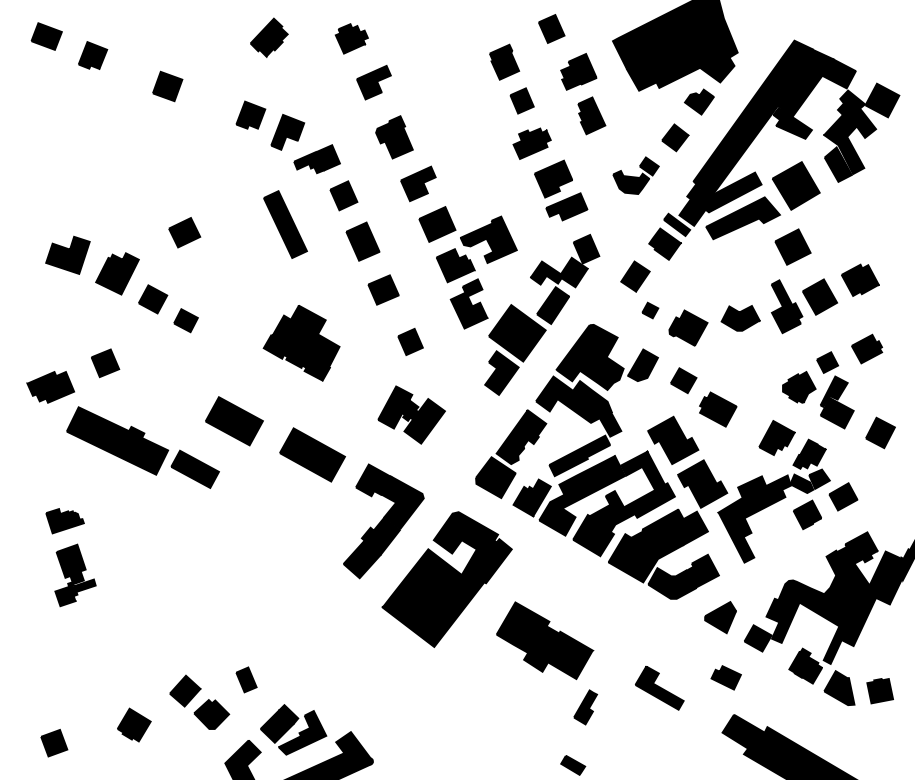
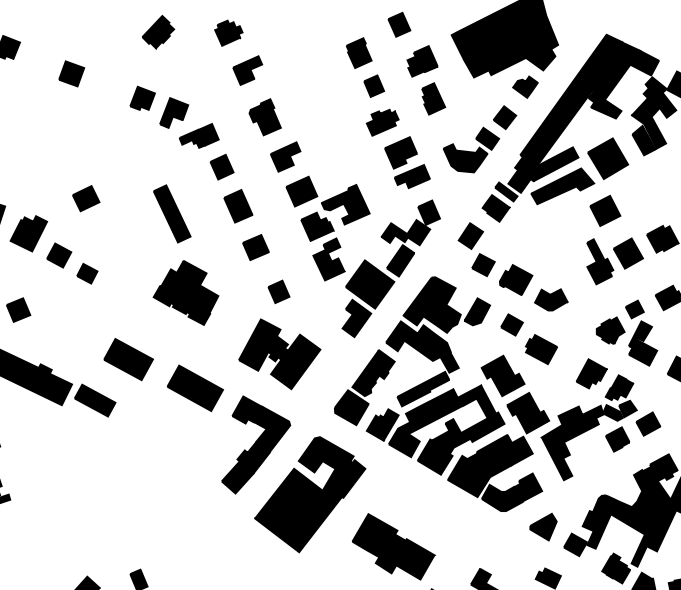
part: (635, 175) -> (470, 149), size x1.43
part: (285, 224) -> (172, 213), moved
part: (650, 310) -> (483, 265), size x1.67
part: (740, 318) -> (551, 300), moved
part: (411, 414) -> (279, 353), size x1.43

